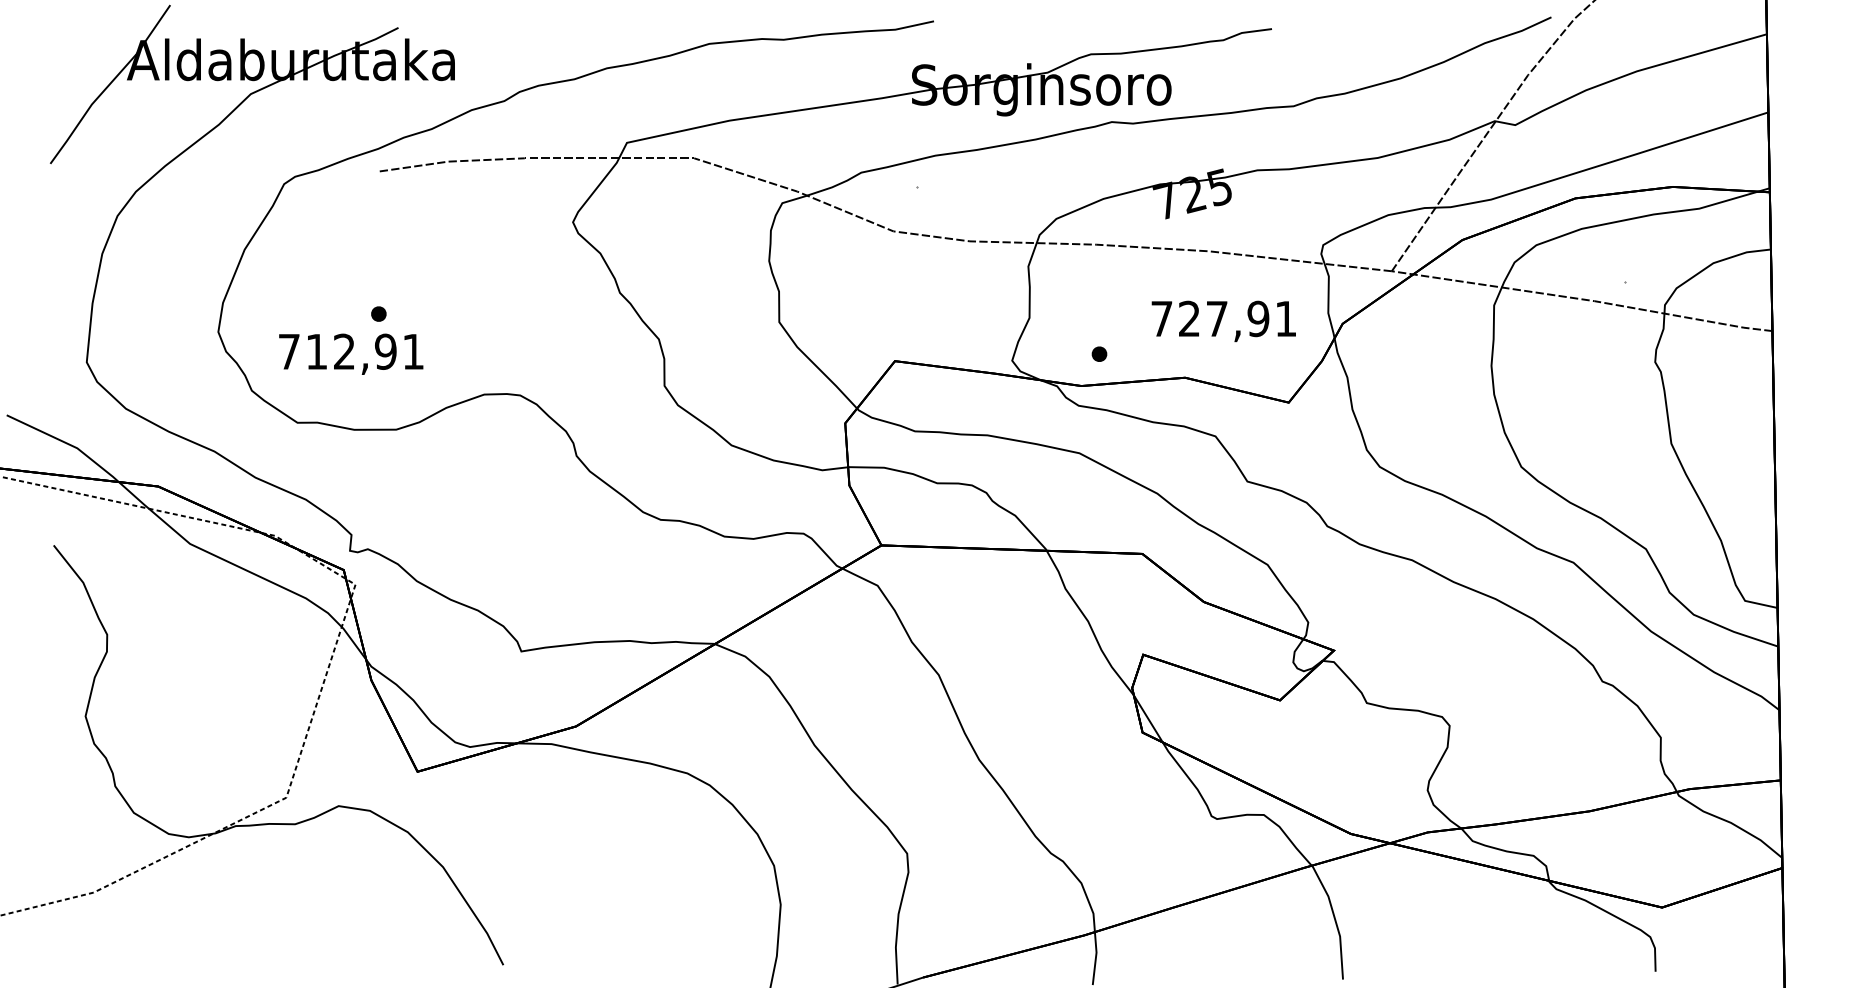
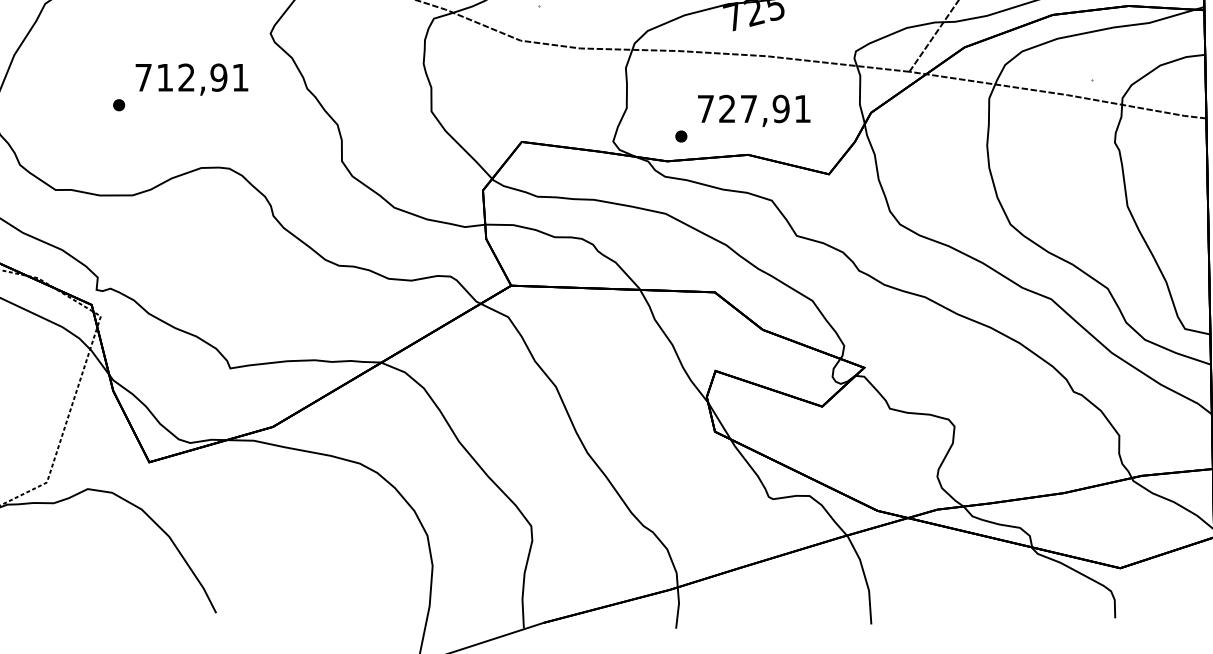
text: (1223, 321) -> (753, 111), moved
text: (351, 353) -> (192, 79), moved

